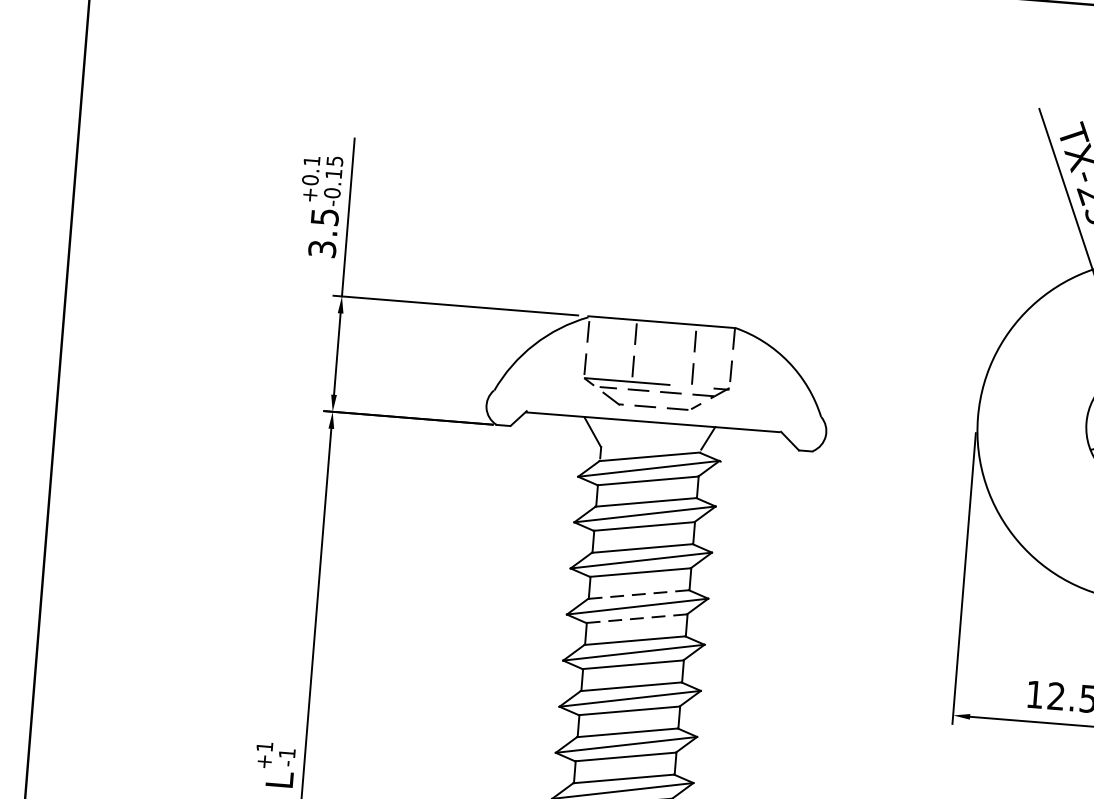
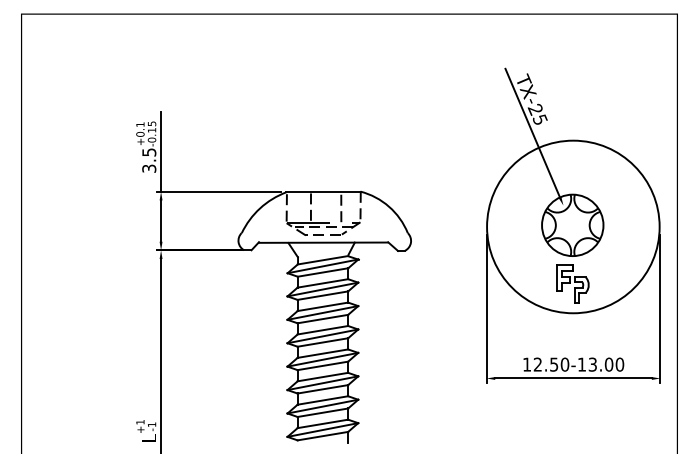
line: (637, 595) -> (322, 330), dashed -> solid
line: (635, 618) -> (322, 342), dashed -> solid

